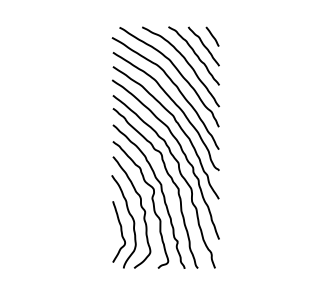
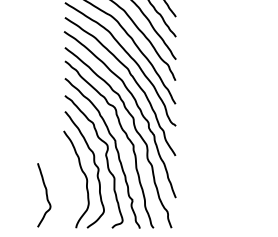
curve: (120, 231) -> (45, 194), moved

